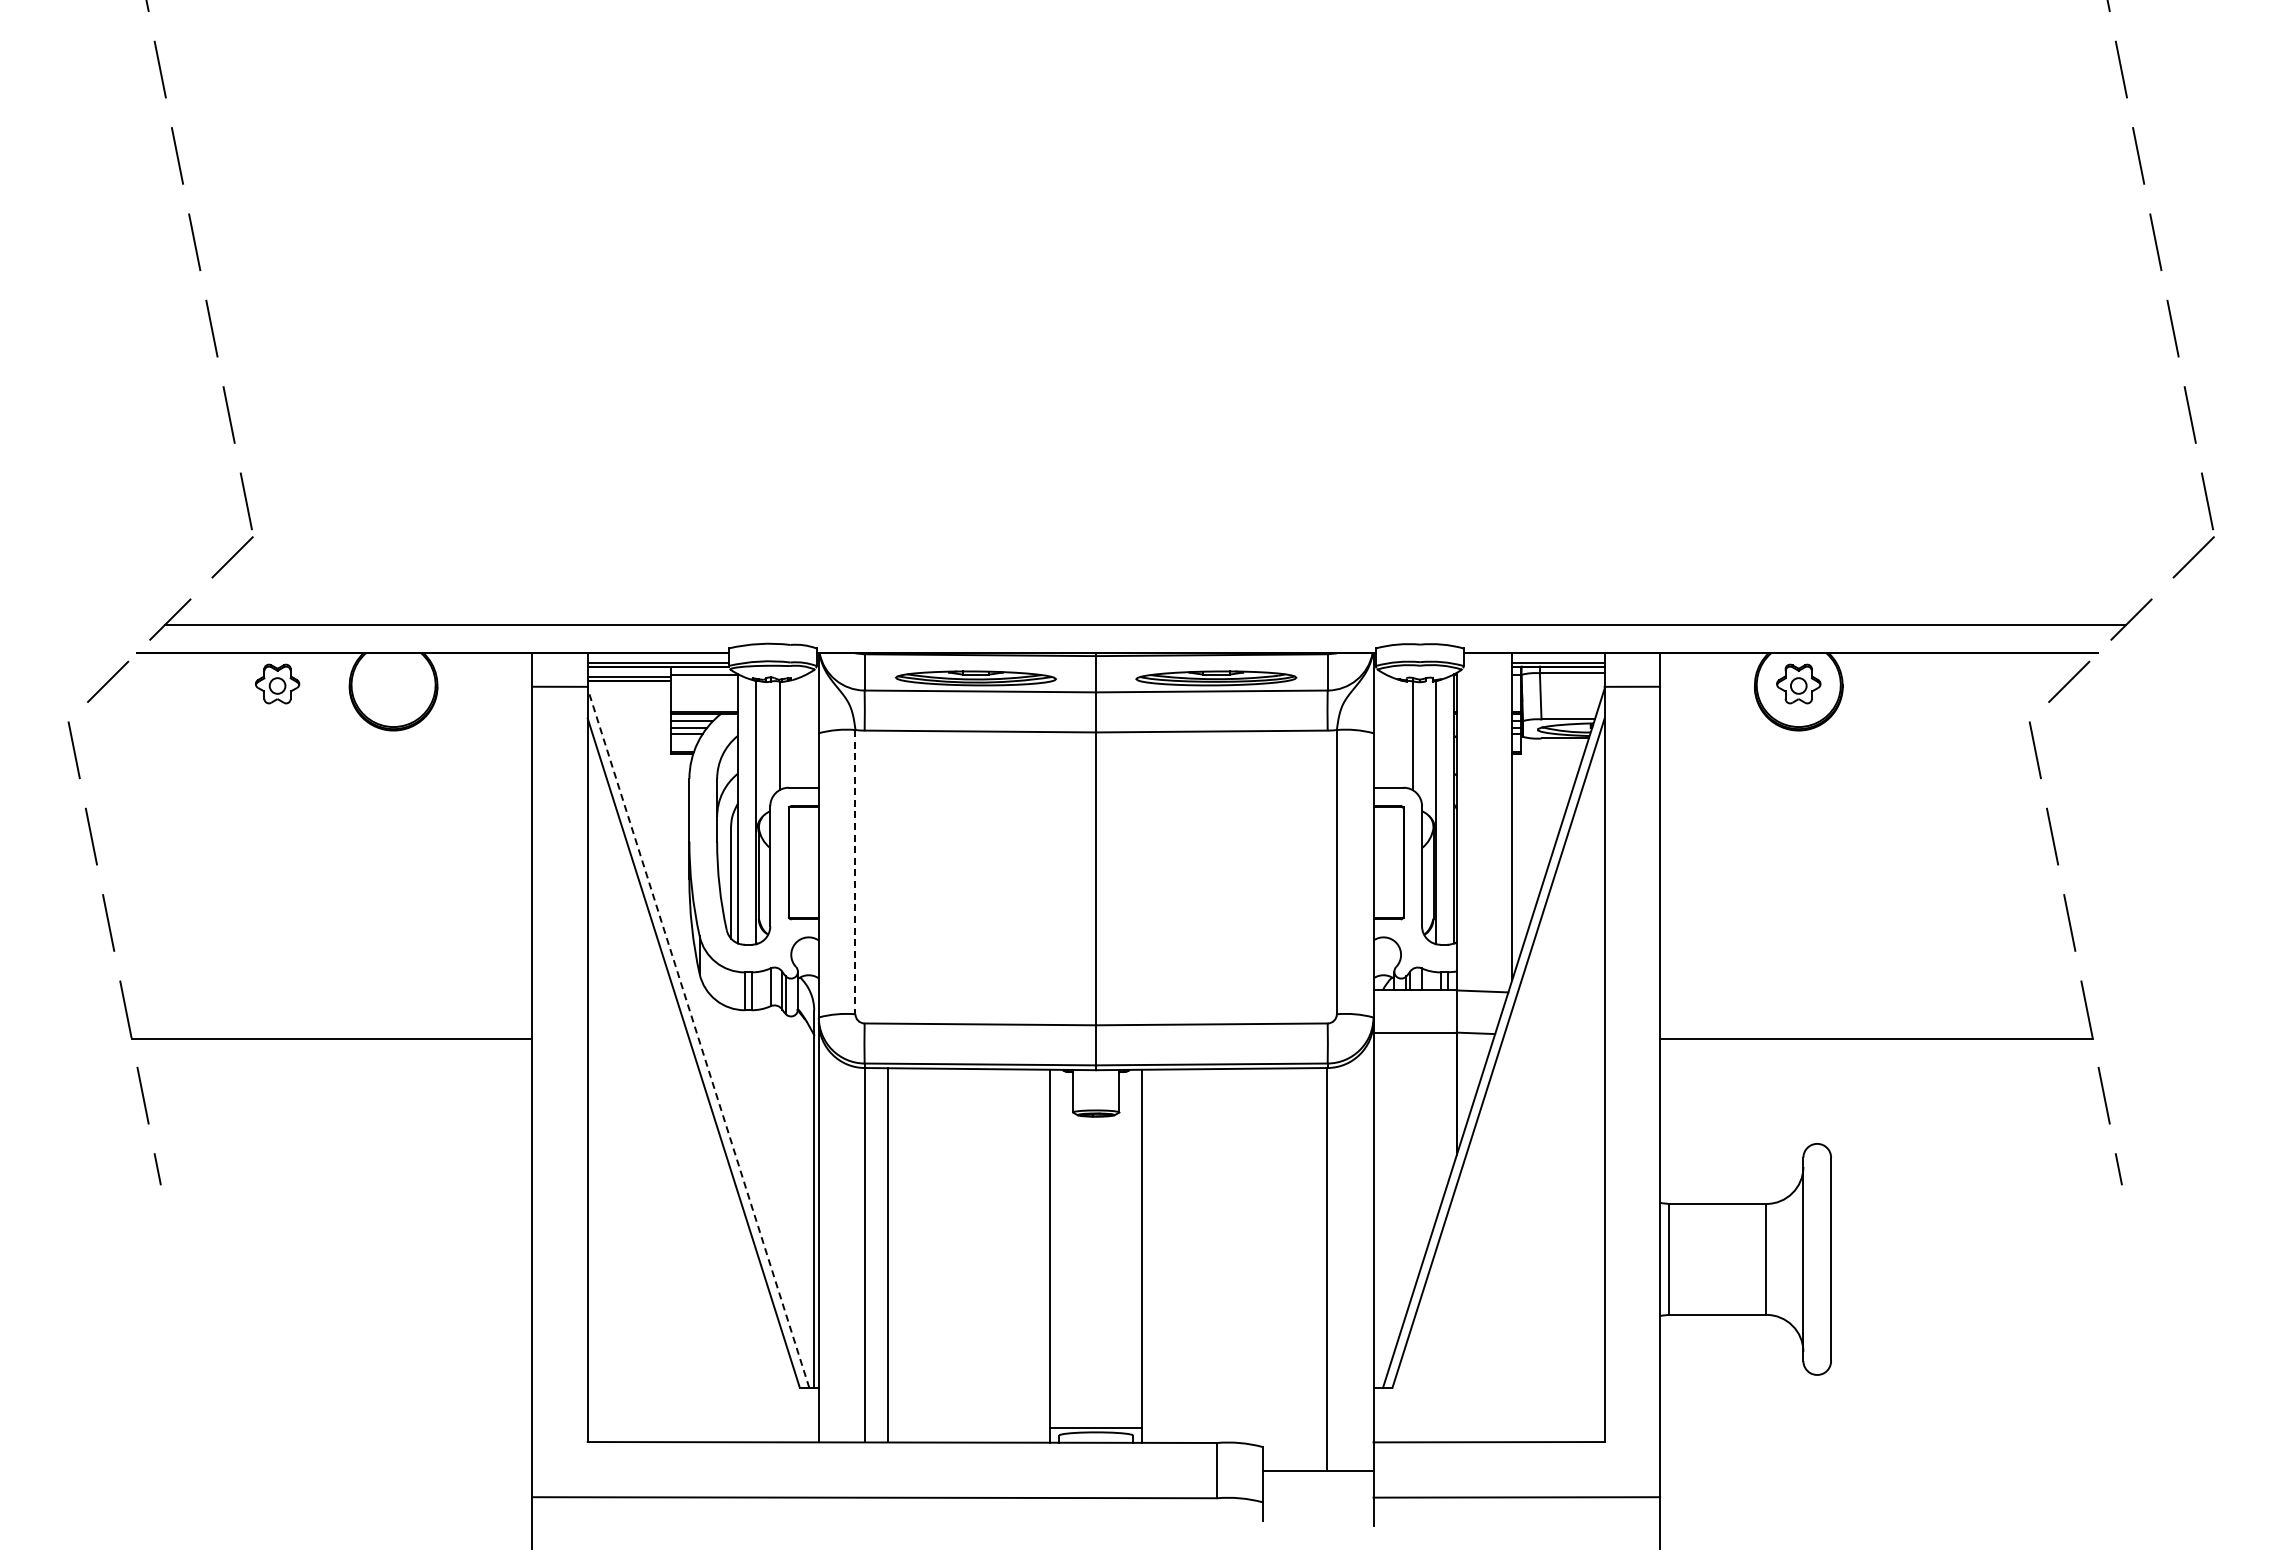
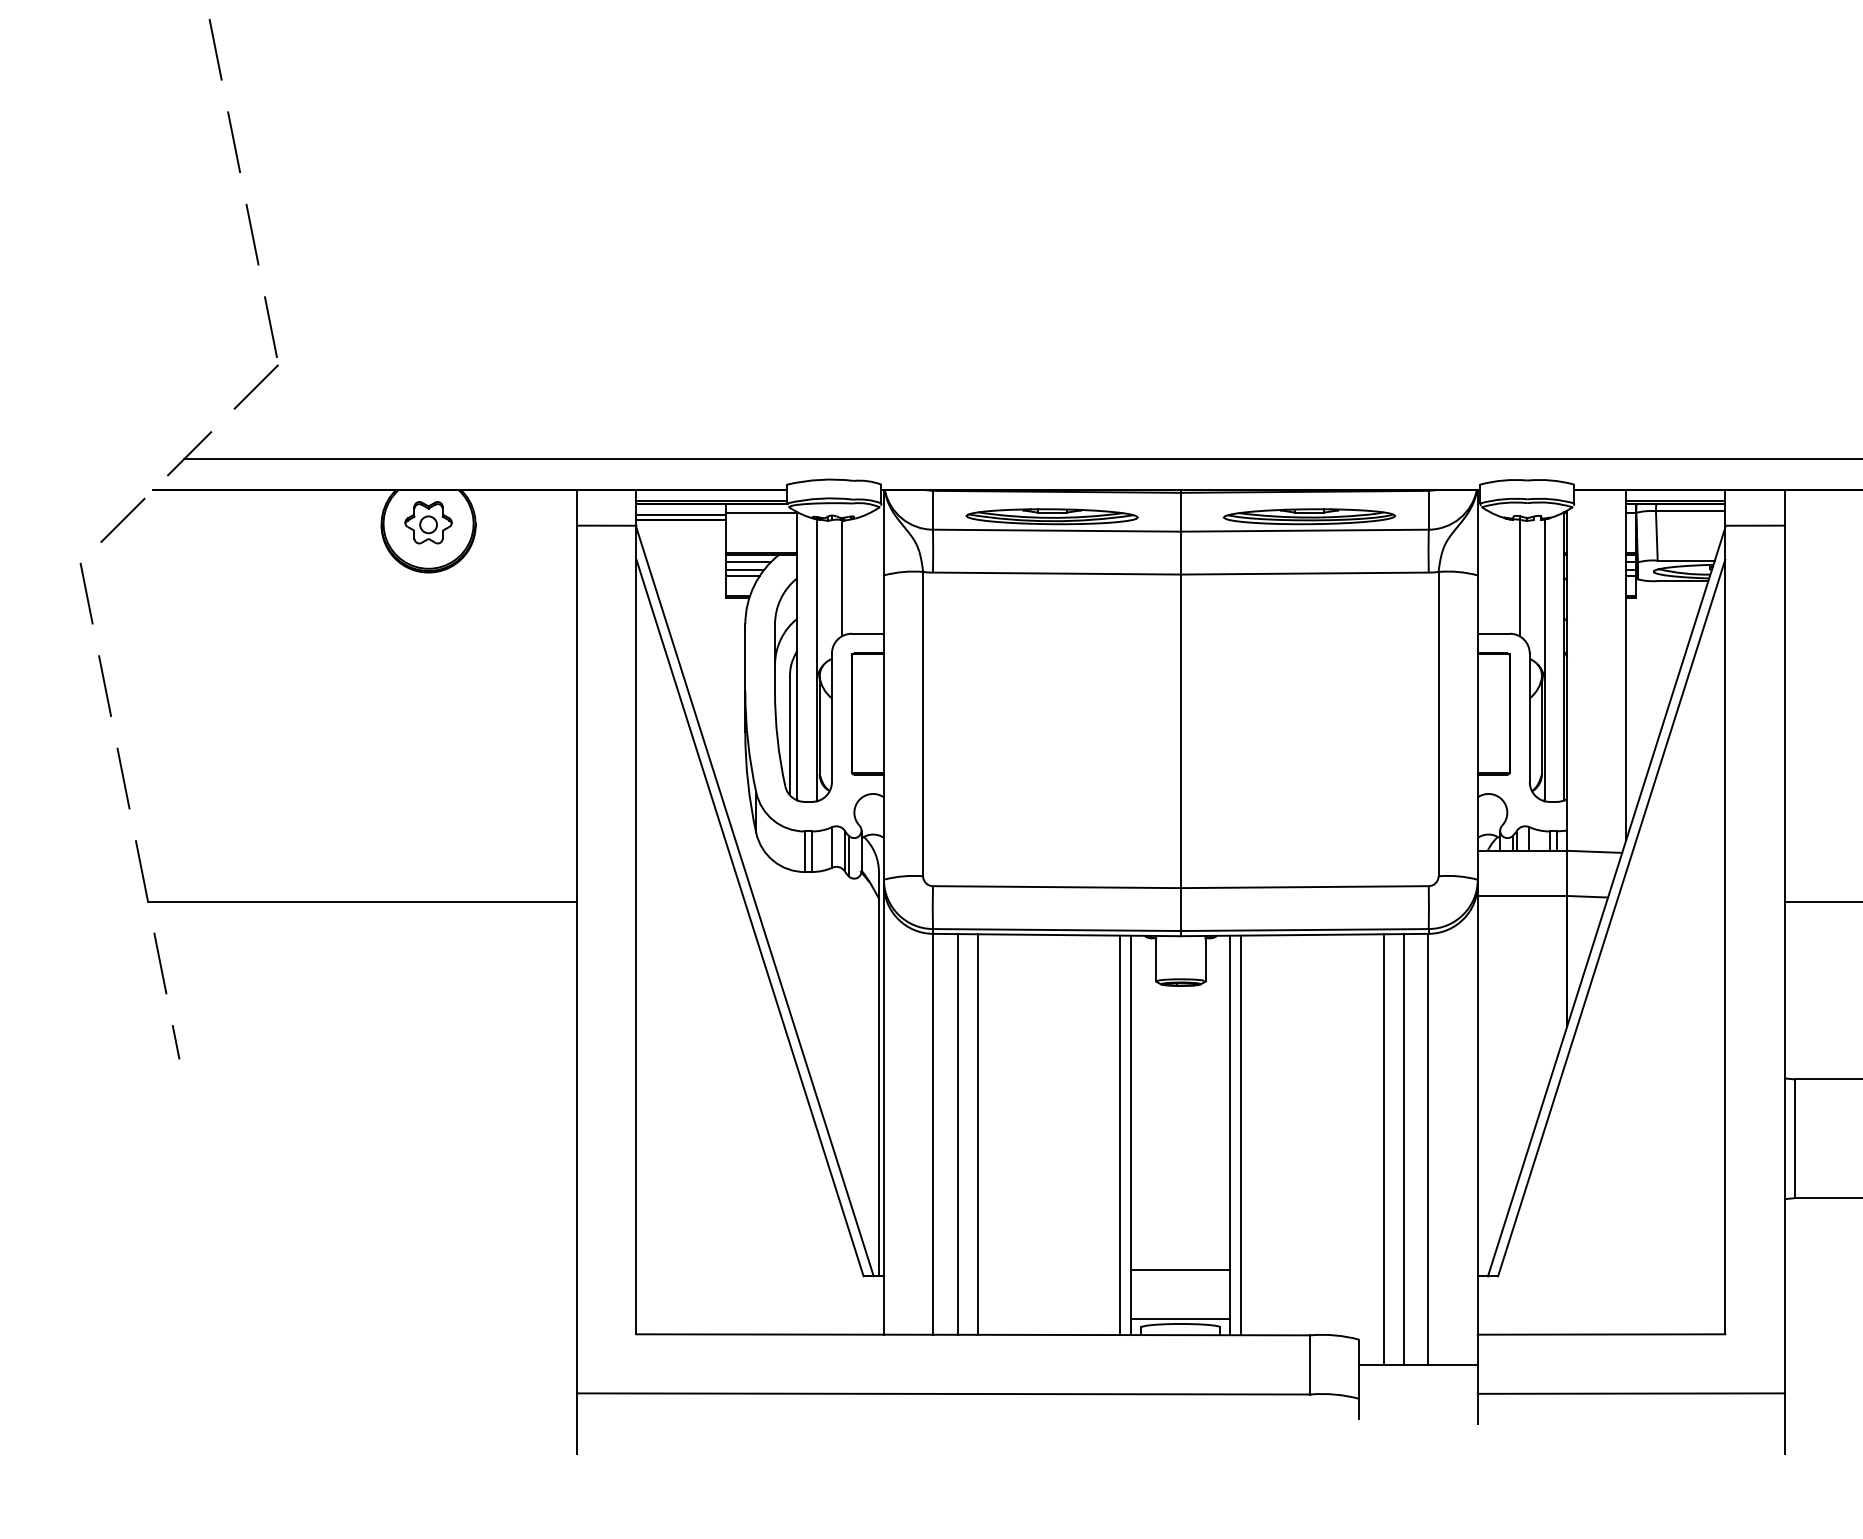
part: (277, 683) -> (428, 522), moved
line: (855, 872) -> (923, 724), dashed -> solid
line: (698, 1038) -> (755, 902), dashed -> solid
line: (906, 1255) -> (977, 1134), added
line: (1039, 1255) -> (1120, 1134), added
line: (1152, 1255) -> (1241, 1134), added
line: (1285, 1269) -> (1383, 1149), added
line: (1304, 1269) -> (1403, 1149), added
line: (1095, 1381) -> (1180, 1269), added

